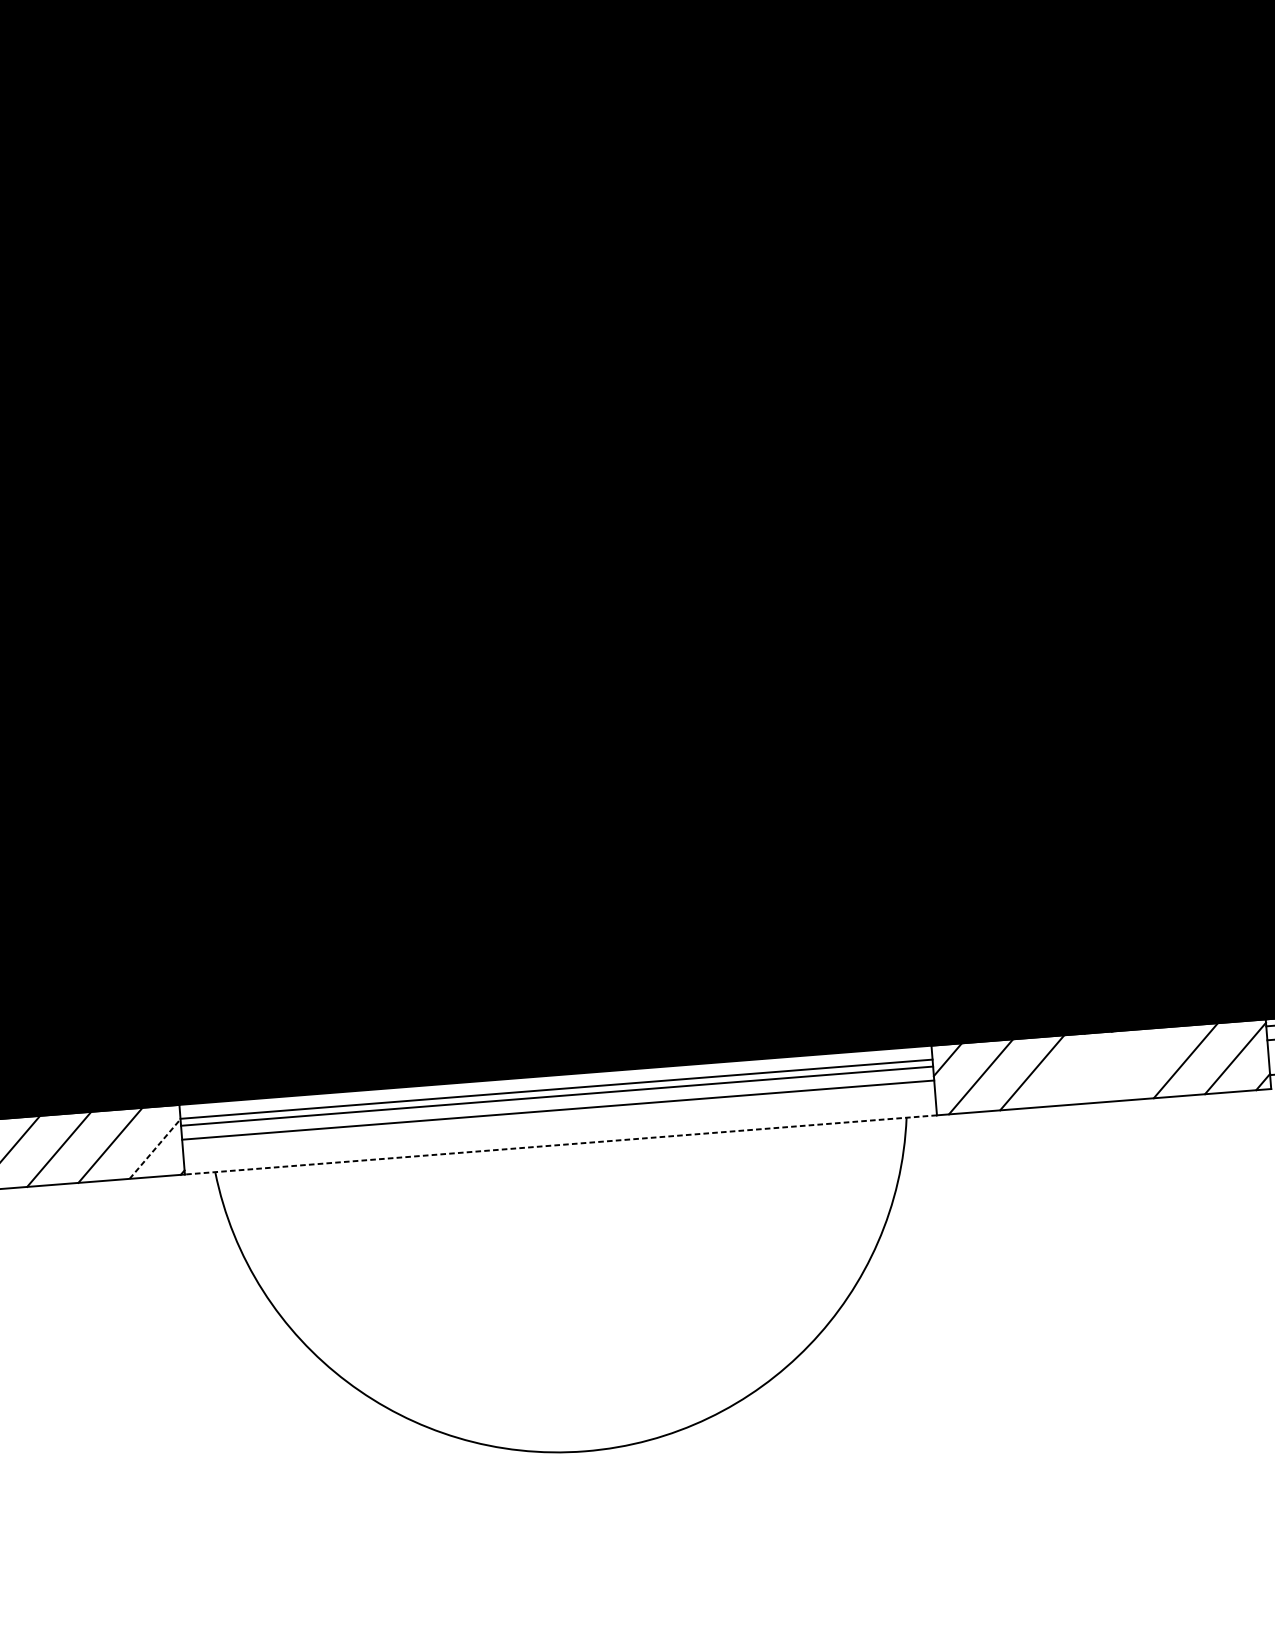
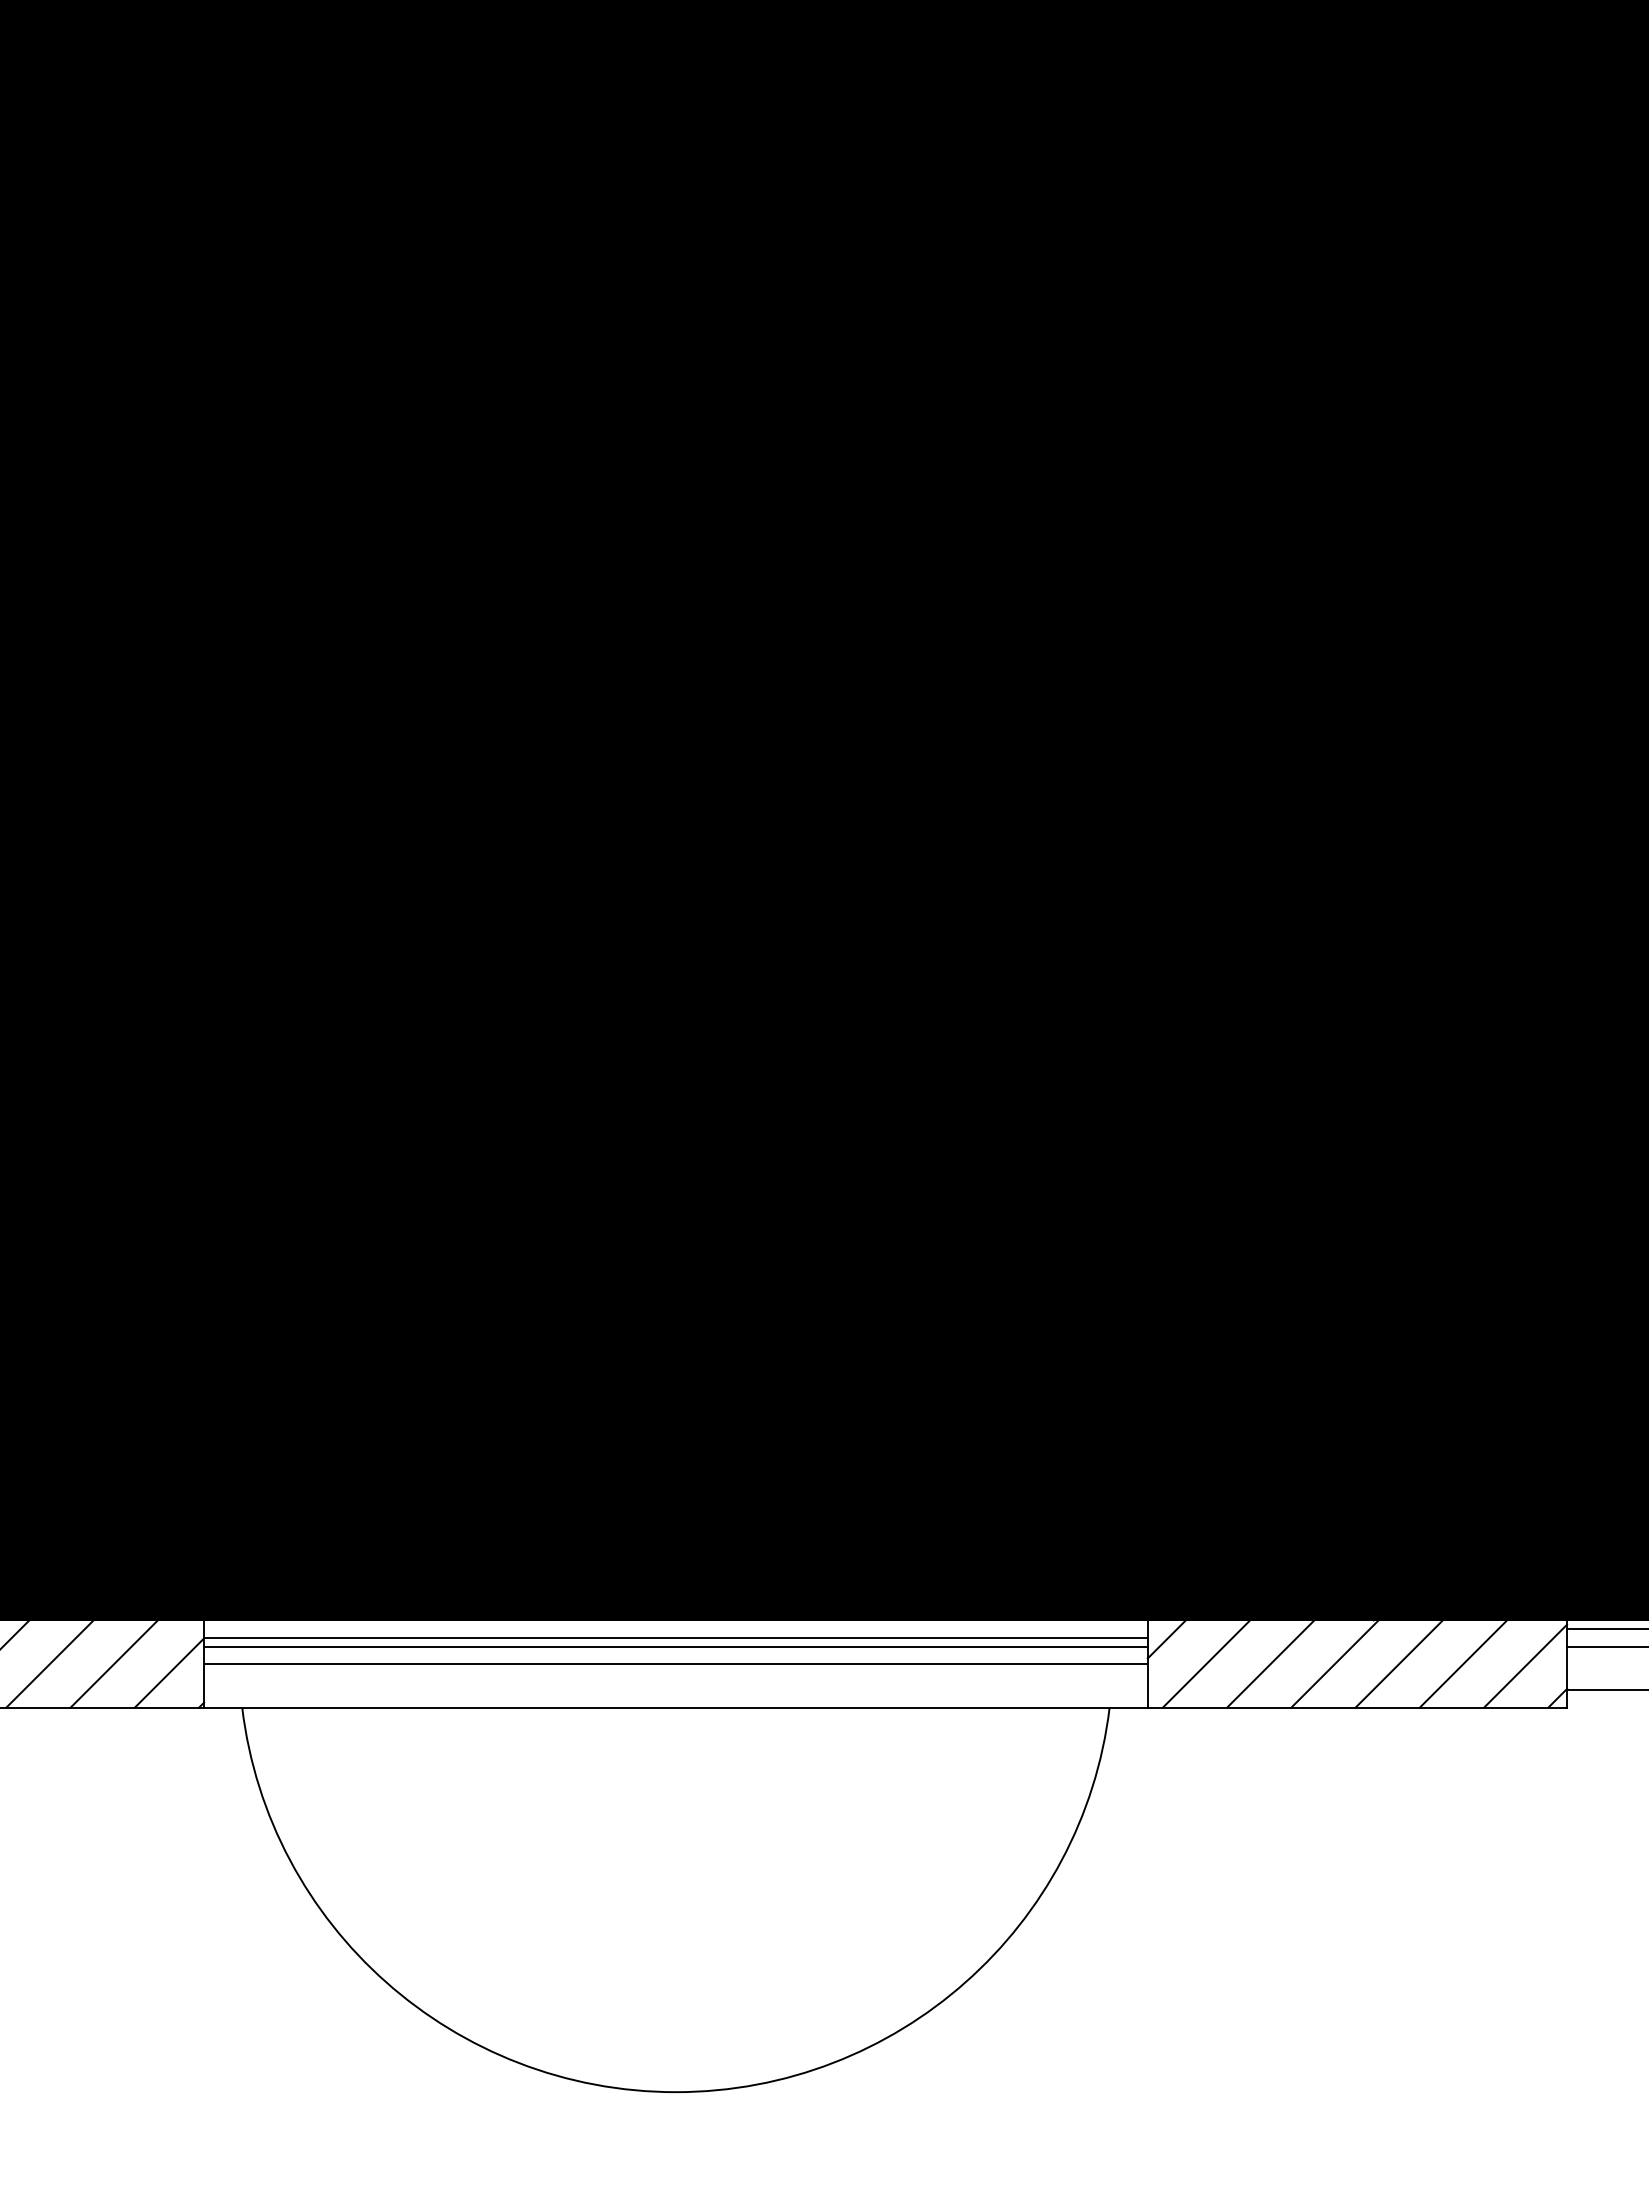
line: (1134, 1064) -> (1398, 1663), added
line: (1083, 1068) -> (1334, 1663), added
line: (560, 1144) -> (675, 1707), dashed -> solid
line: (155, 1148) -> (169, 1672), dashed -> solid

